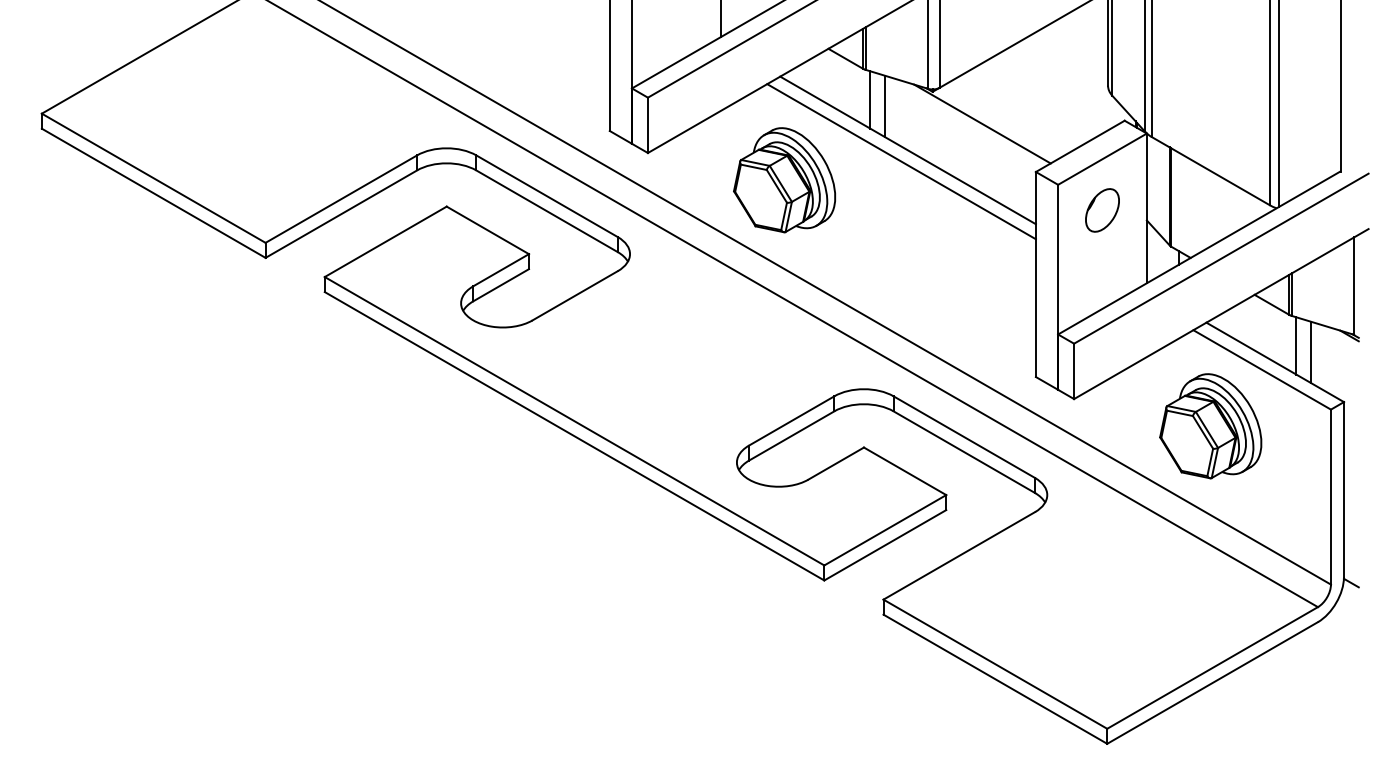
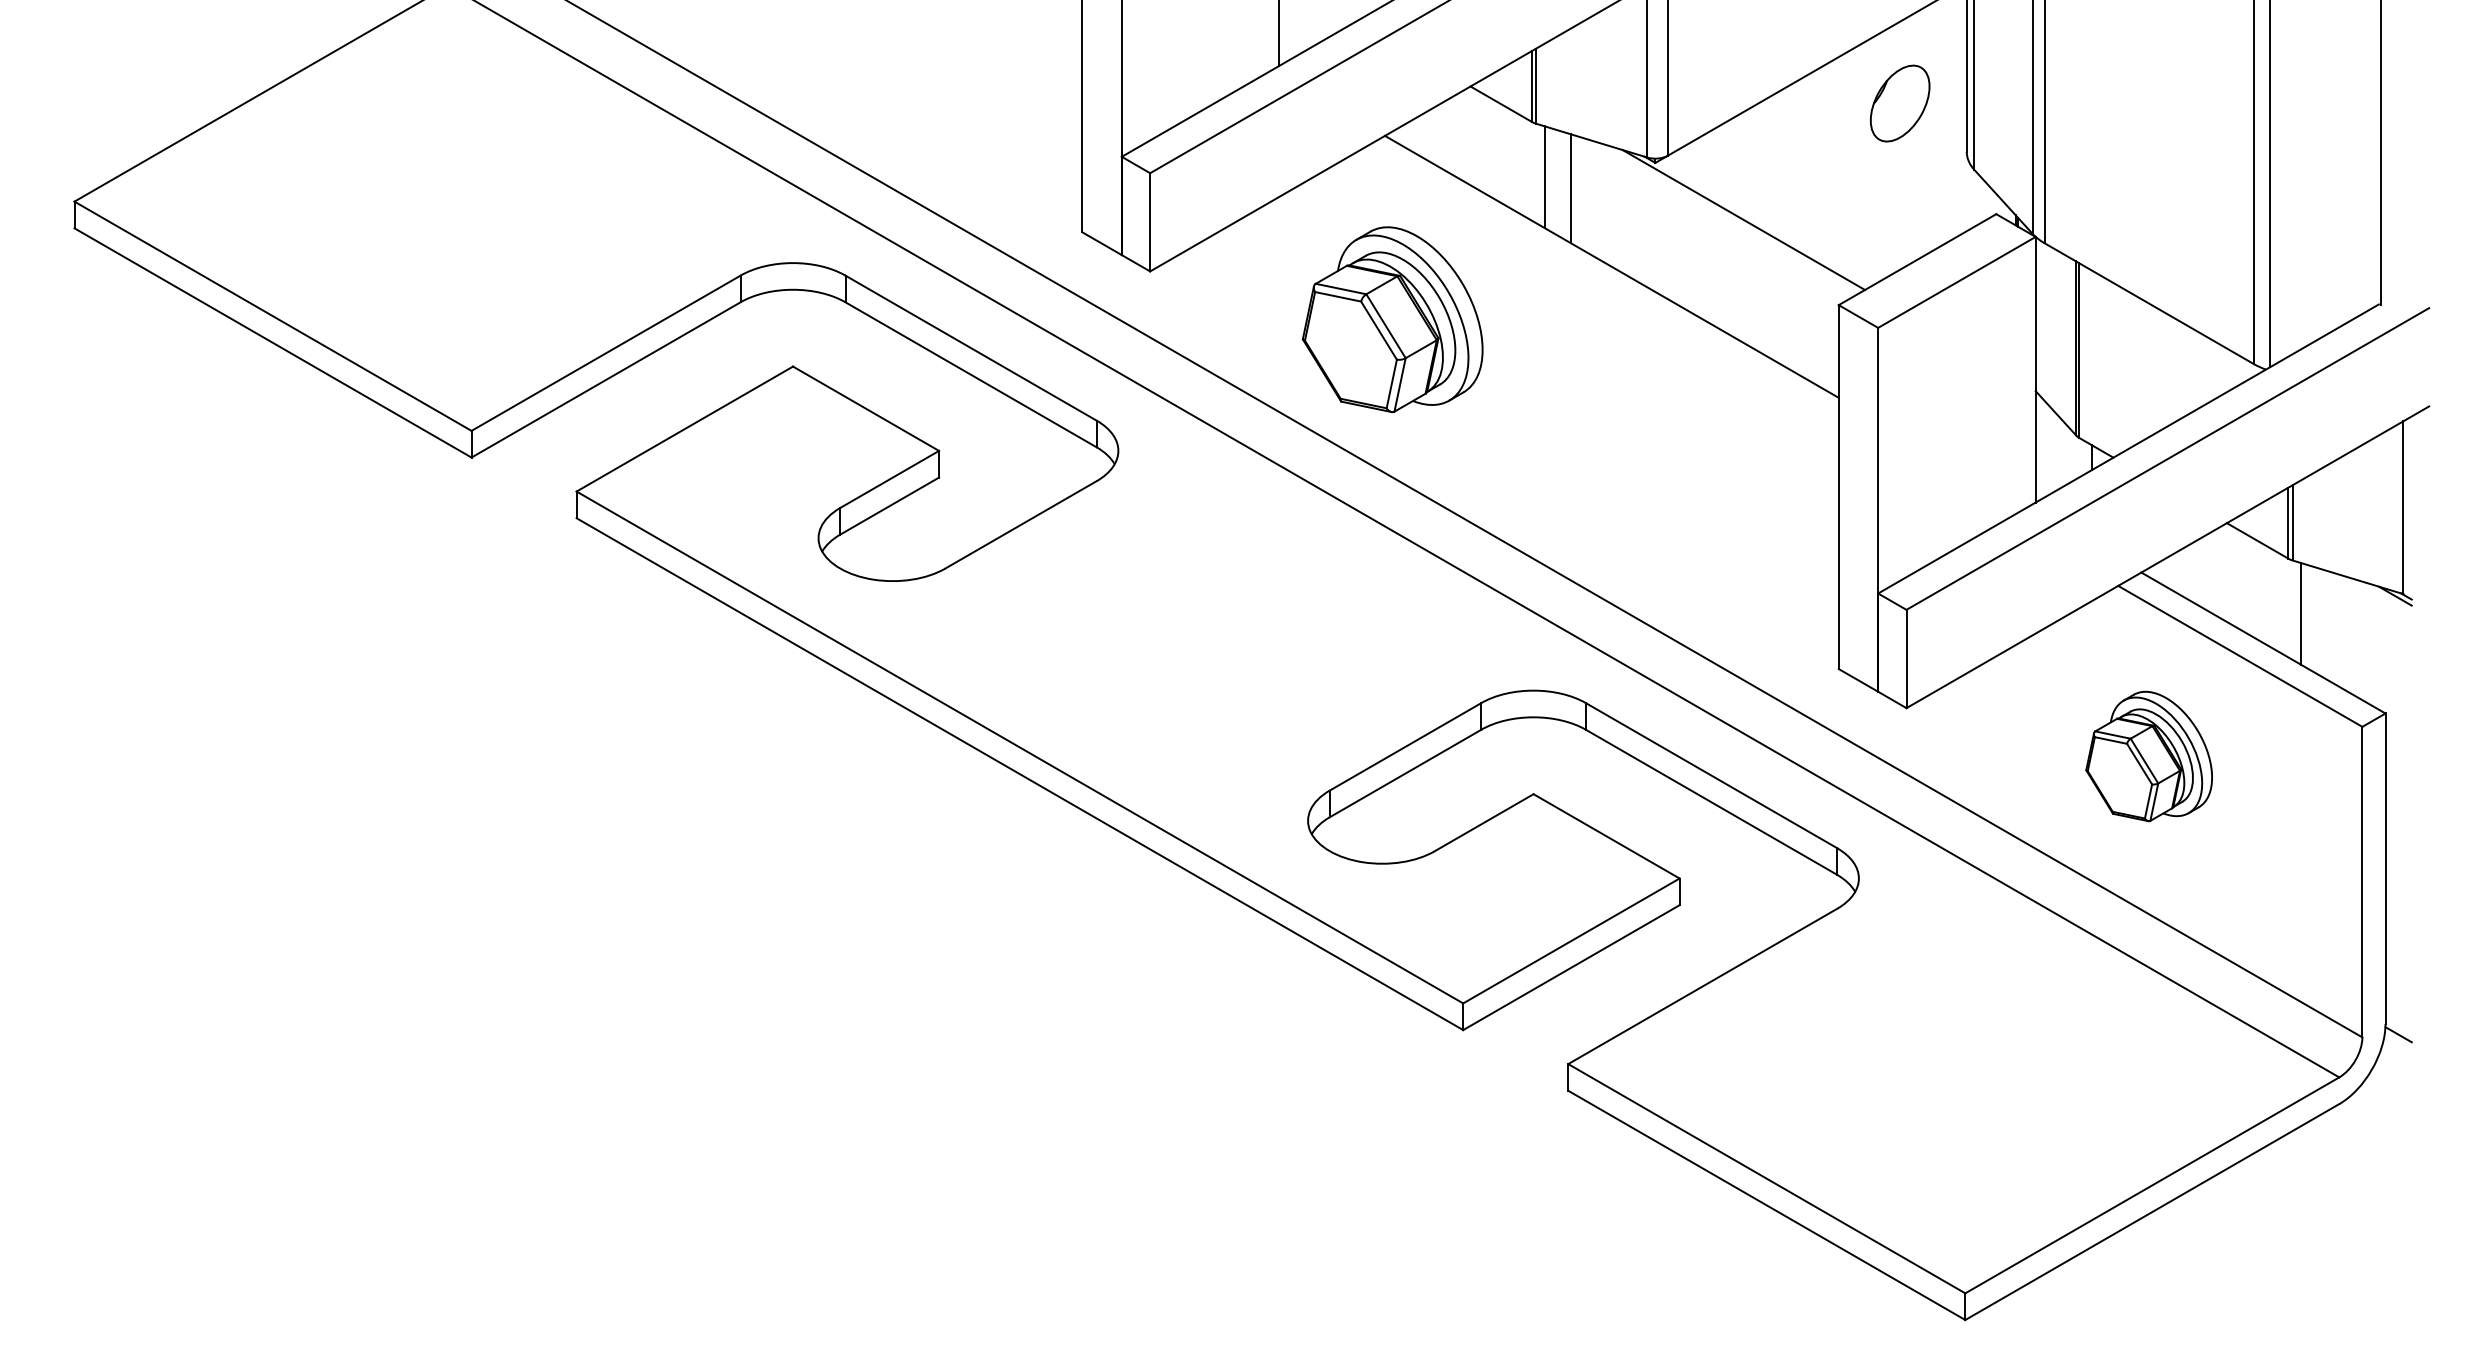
line: (901, 161) -> (1600, 286), removed
part: (1102, 210) -> (1900, 103), moved
line: (1311, 352) -> (2327, 625), removed
part: (1210, 426) -> (2148, 756), size x0.7

